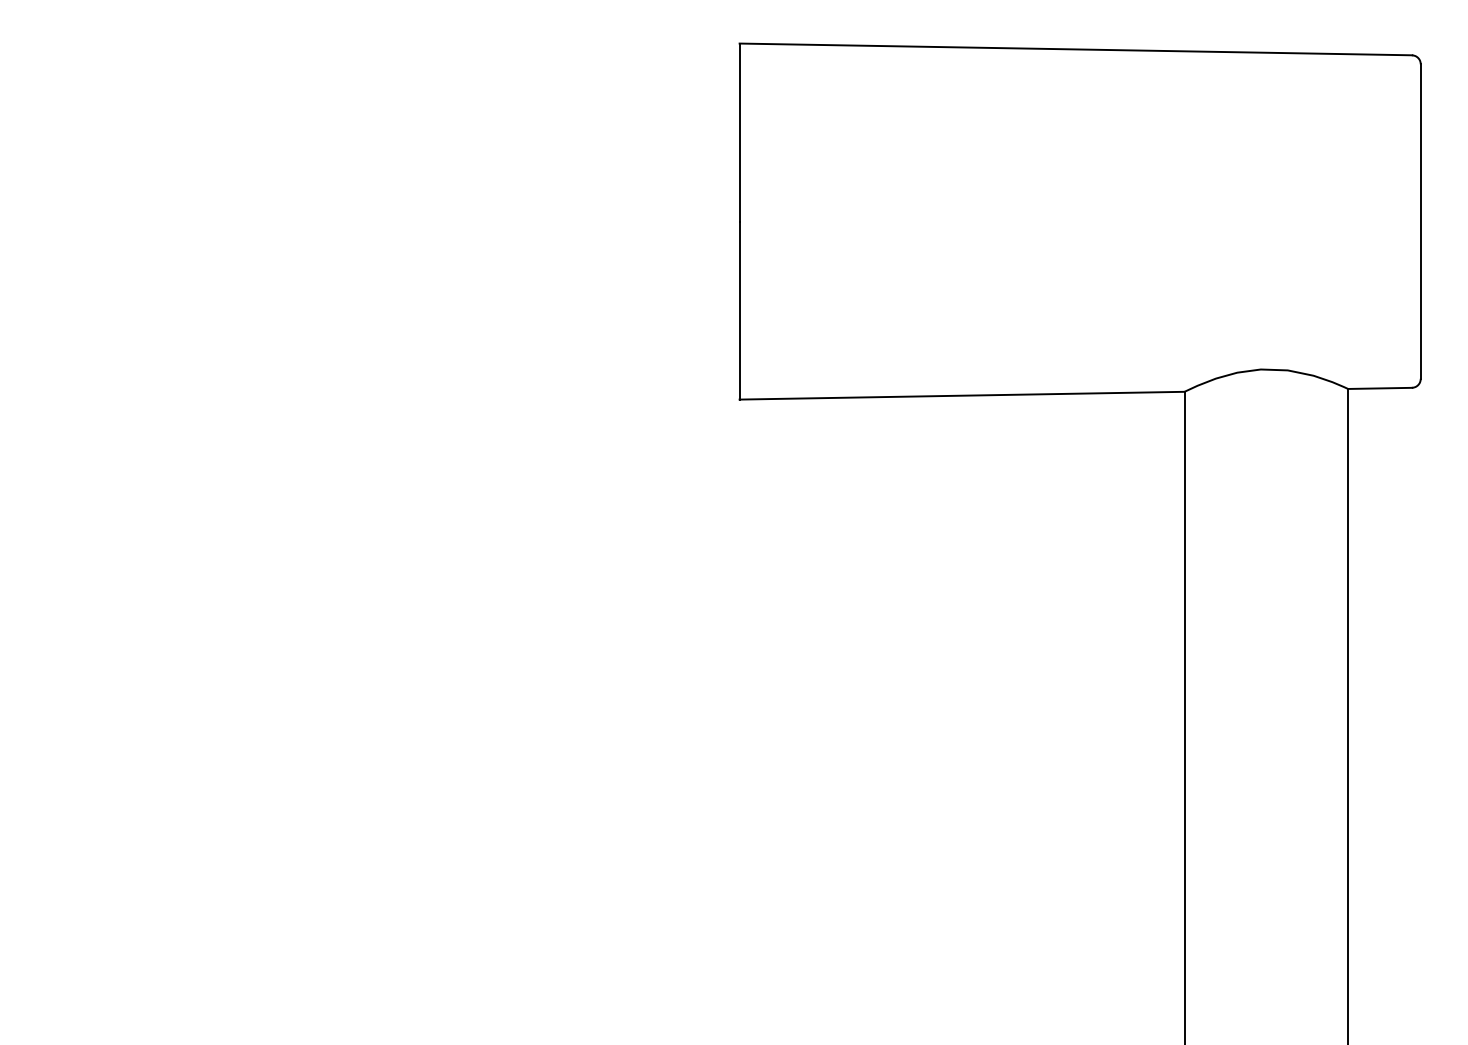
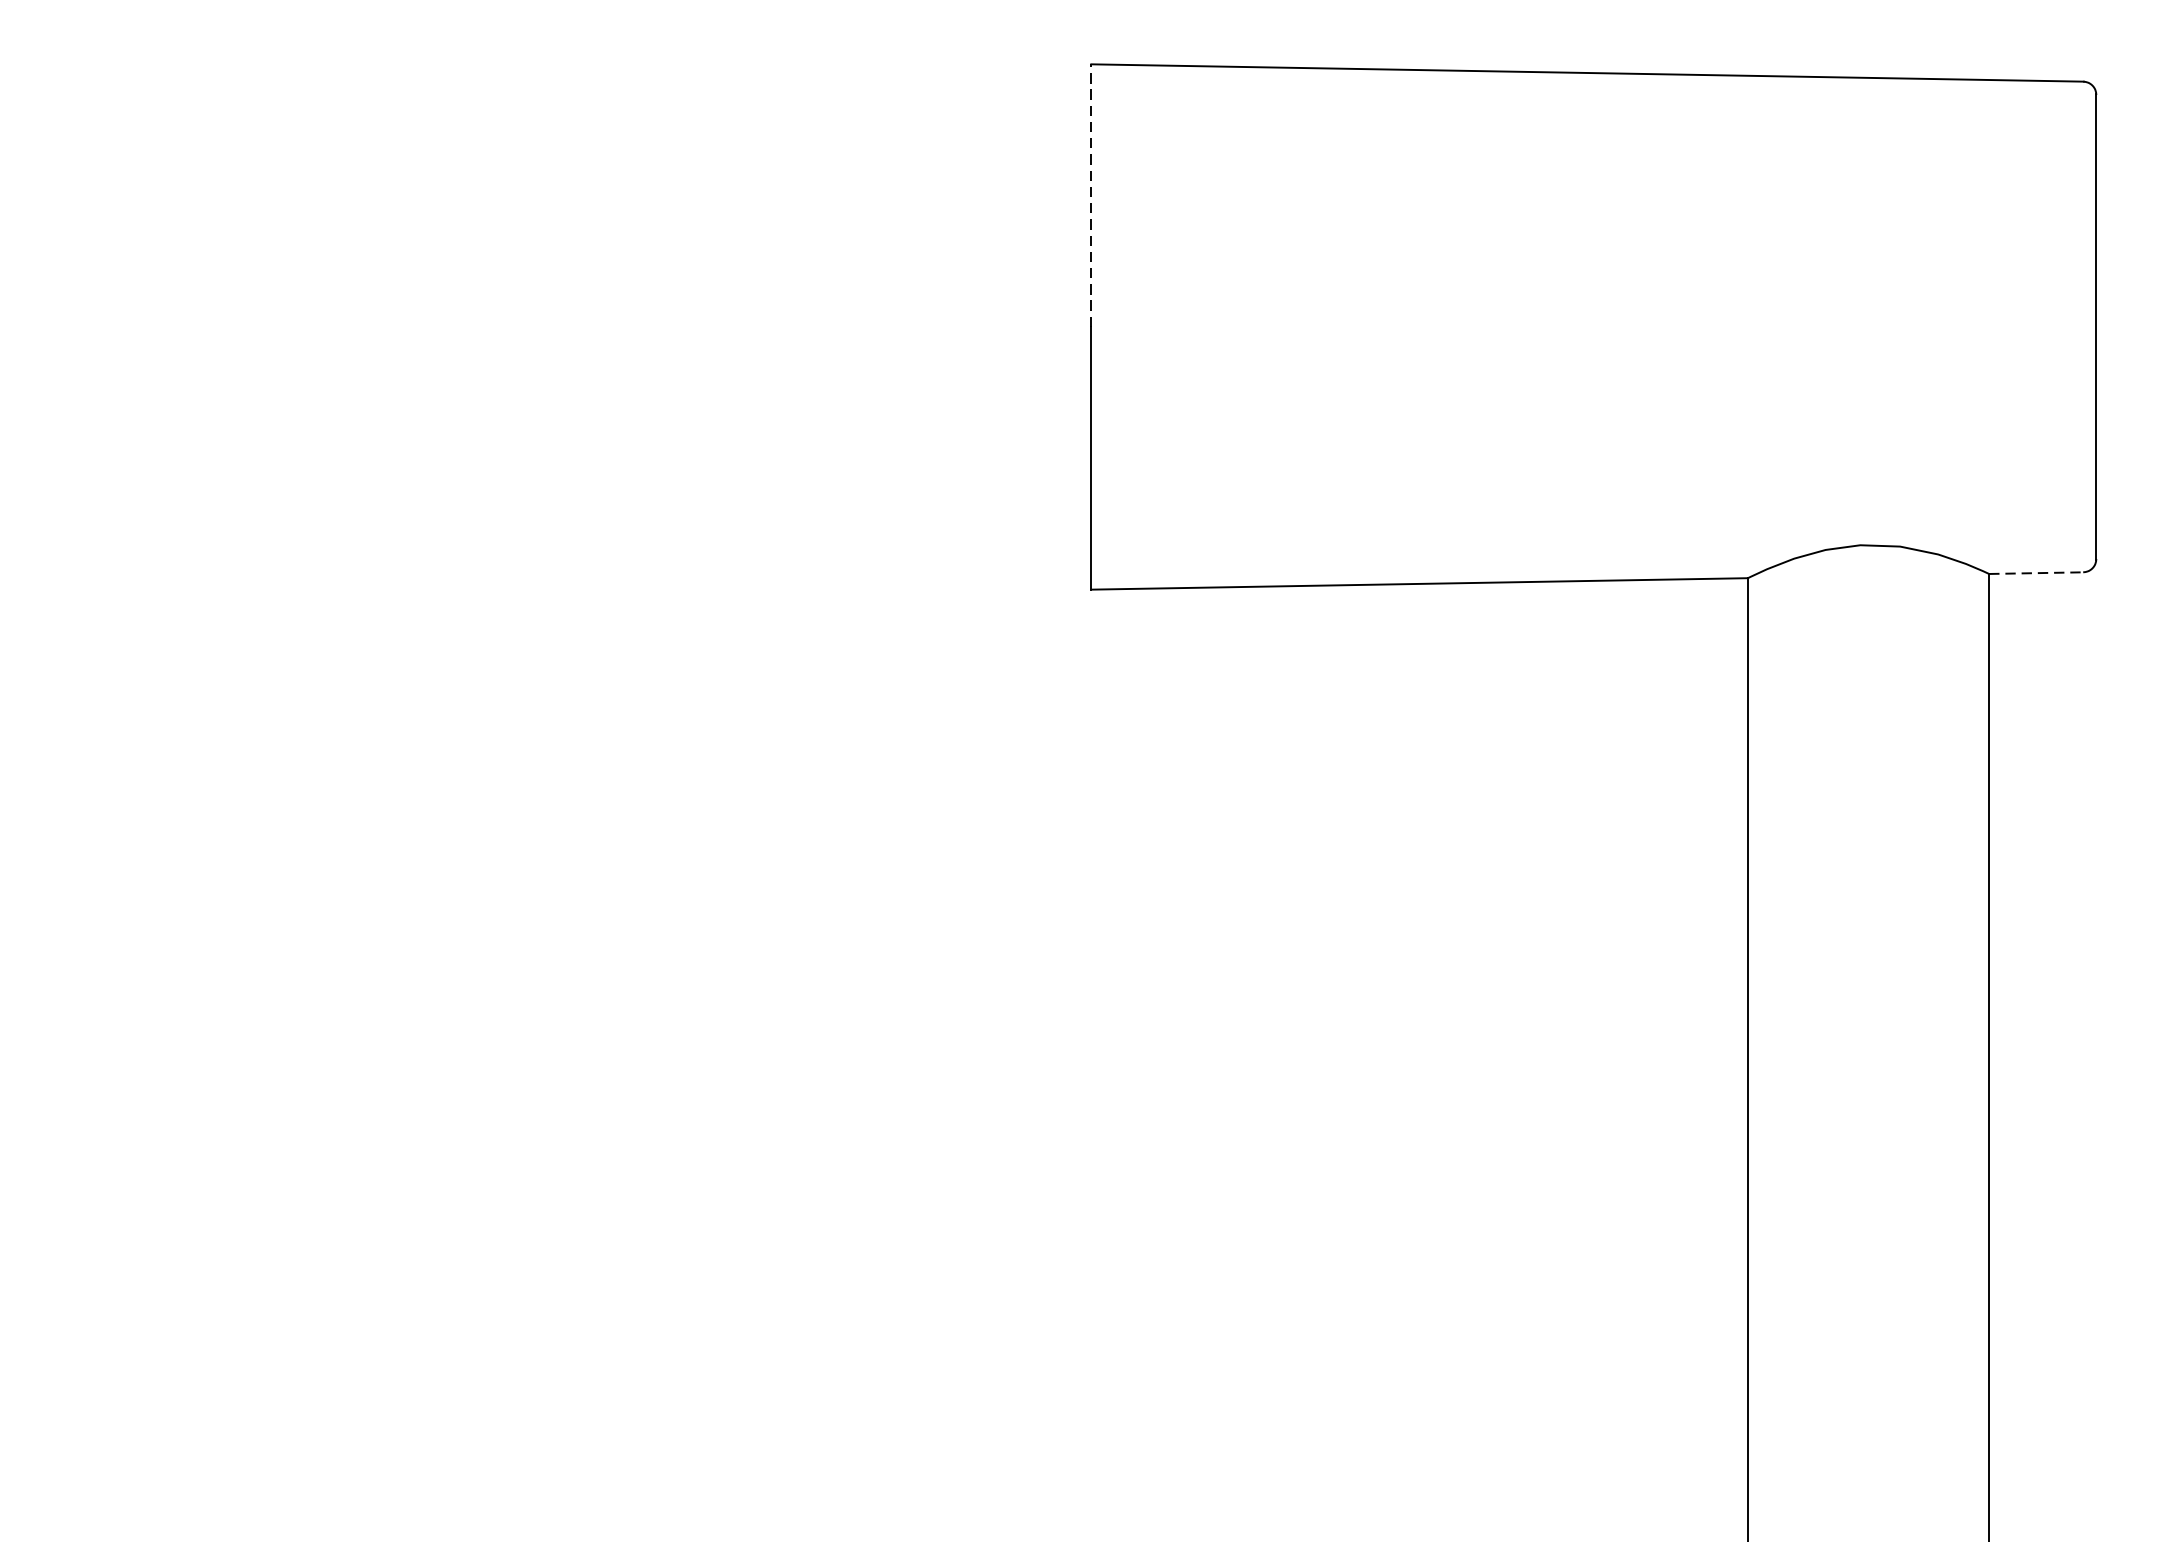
line: (739, 132) -> (1091, 195), solid -> dashed
line: (1380, 388) -> (2036, 573), solid -> dashed

